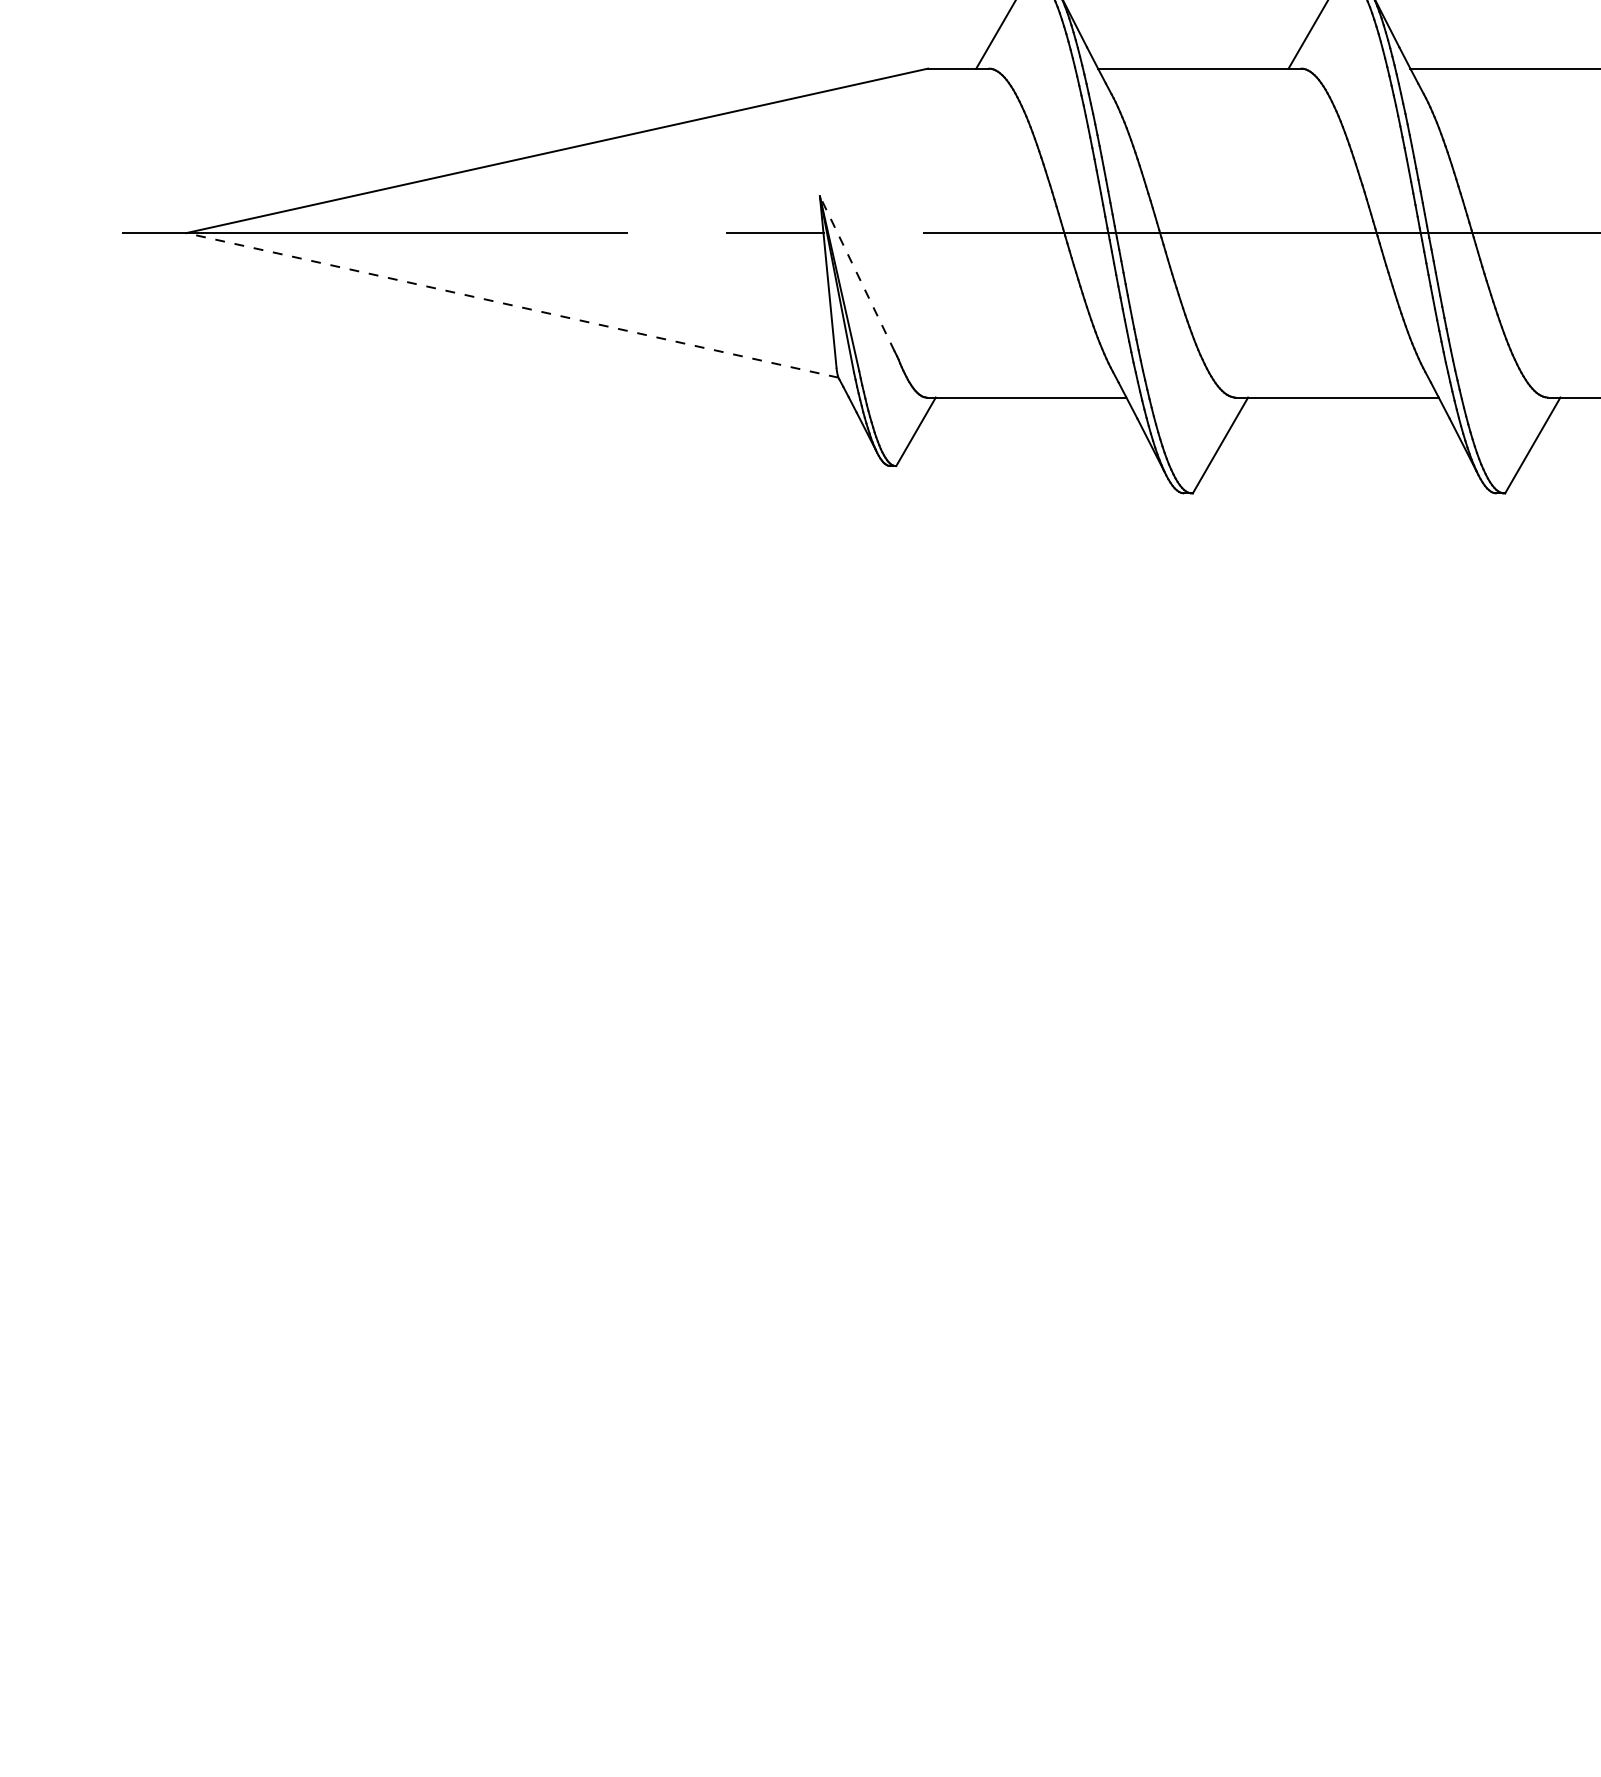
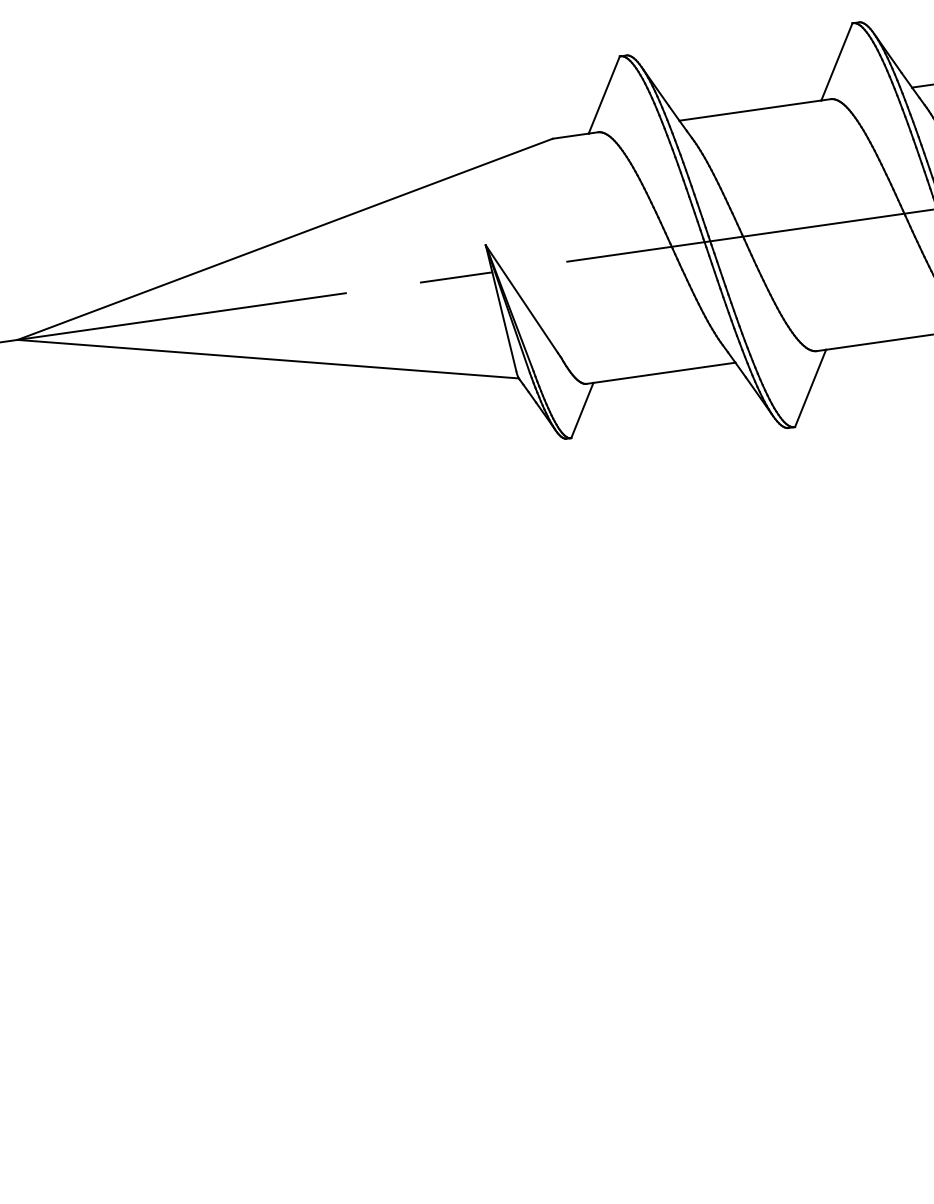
line: (857, 273) -> (521, 298), dashed -> solid
line: (511, 305) -> (267, 359), dashed -> solid

